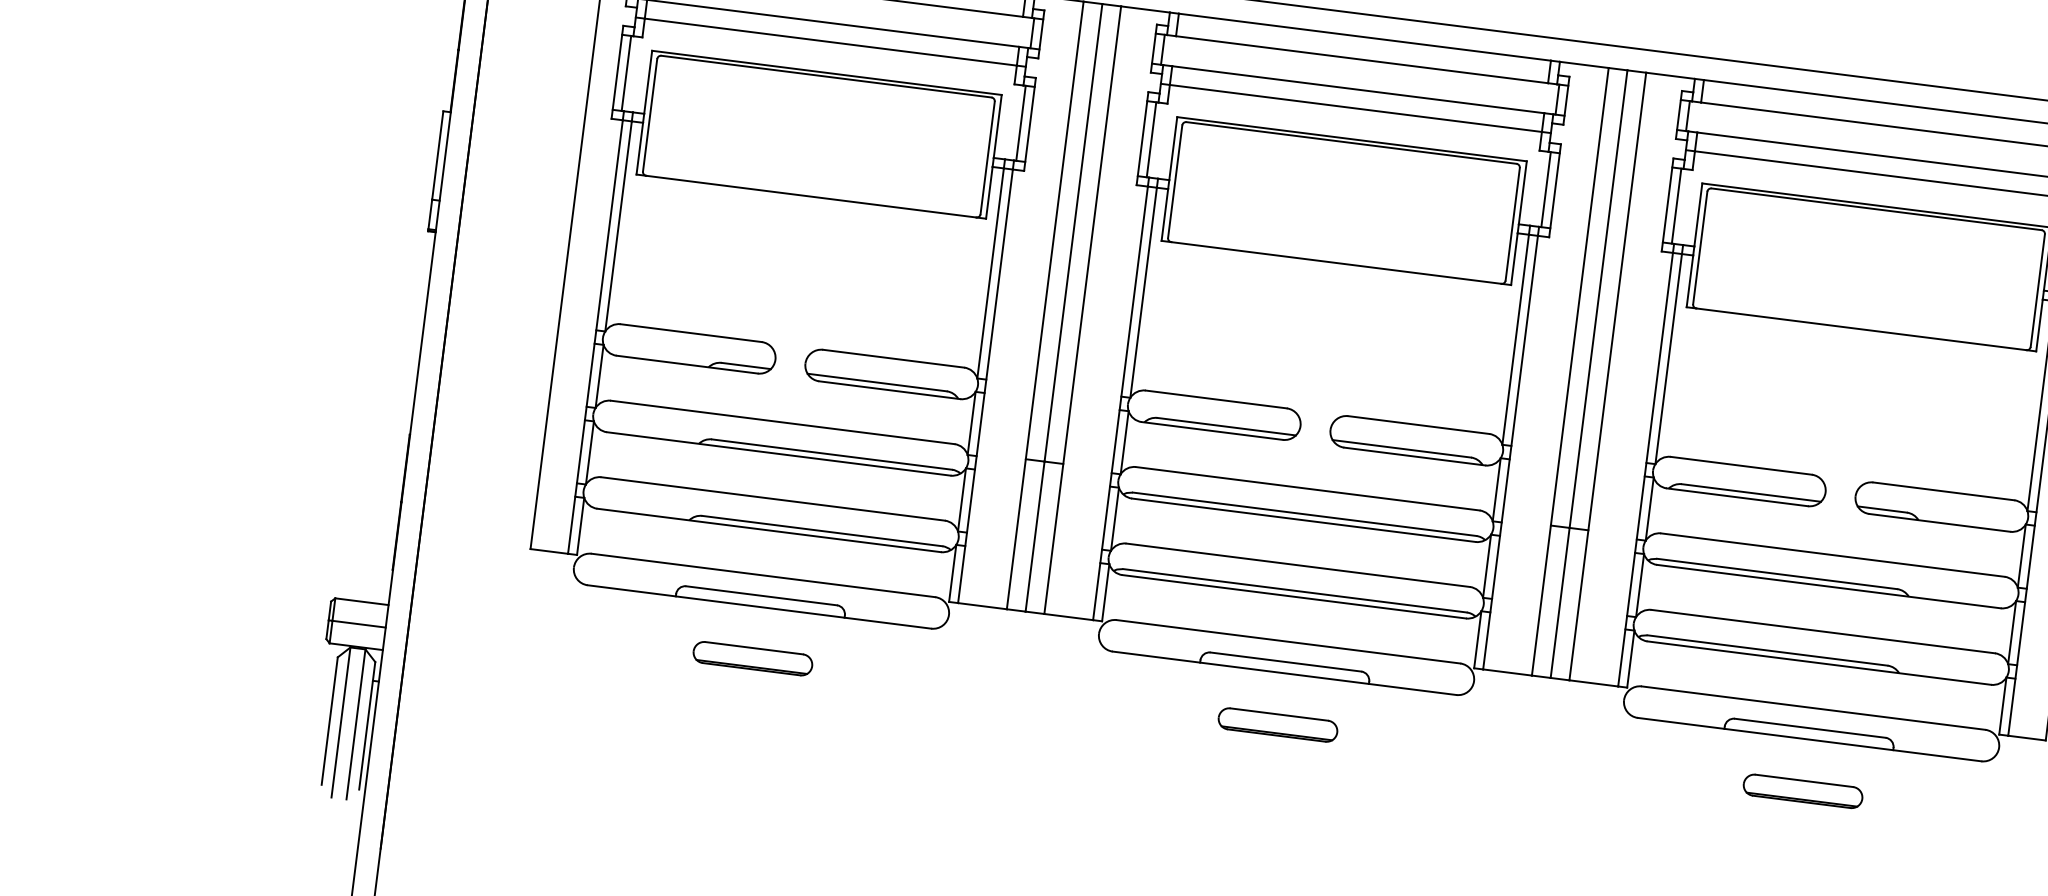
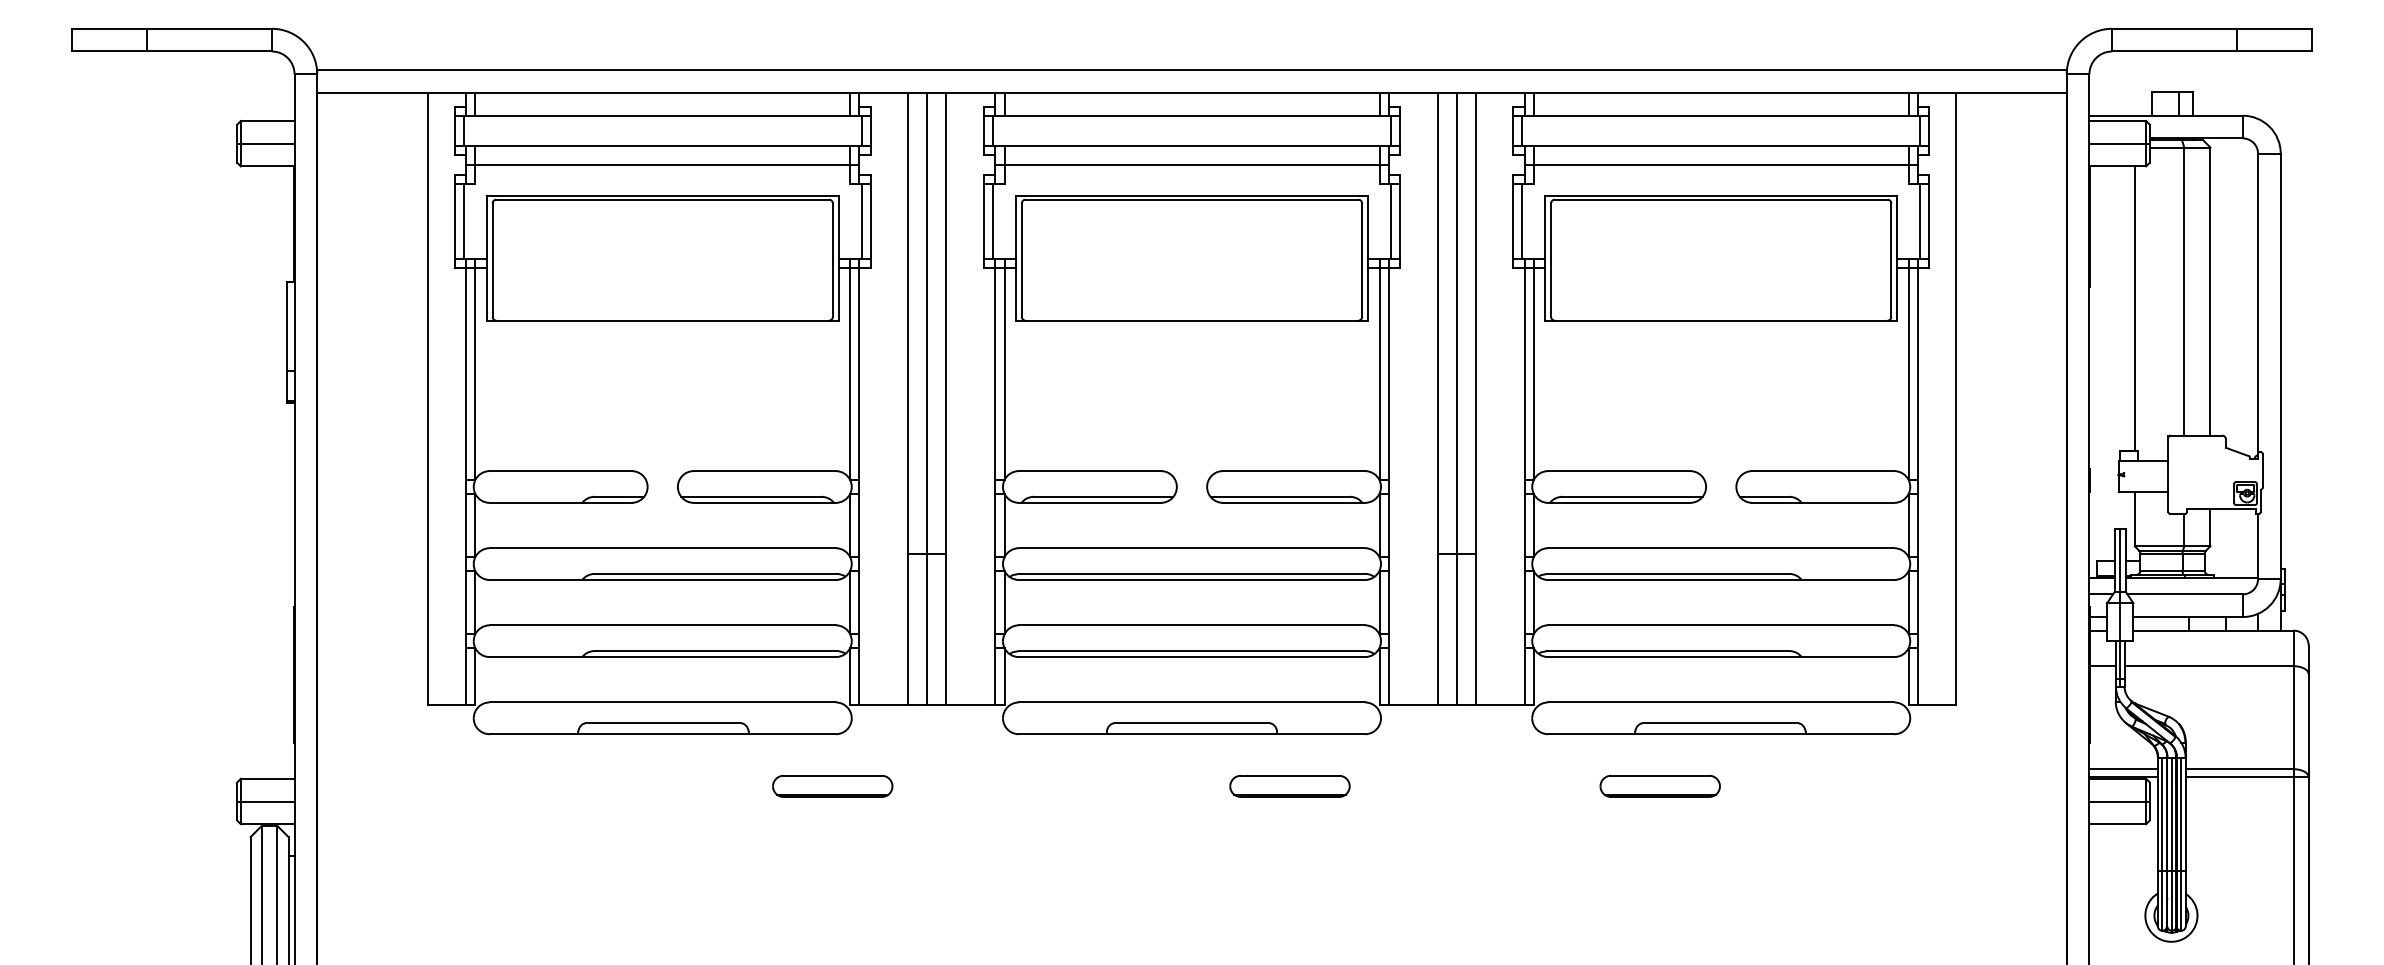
part: (752, 657) -> (832, 785), moved
part: (1277, 724) -> (1289, 785), moved
part: (1802, 790) -> (1659, 785), moved

